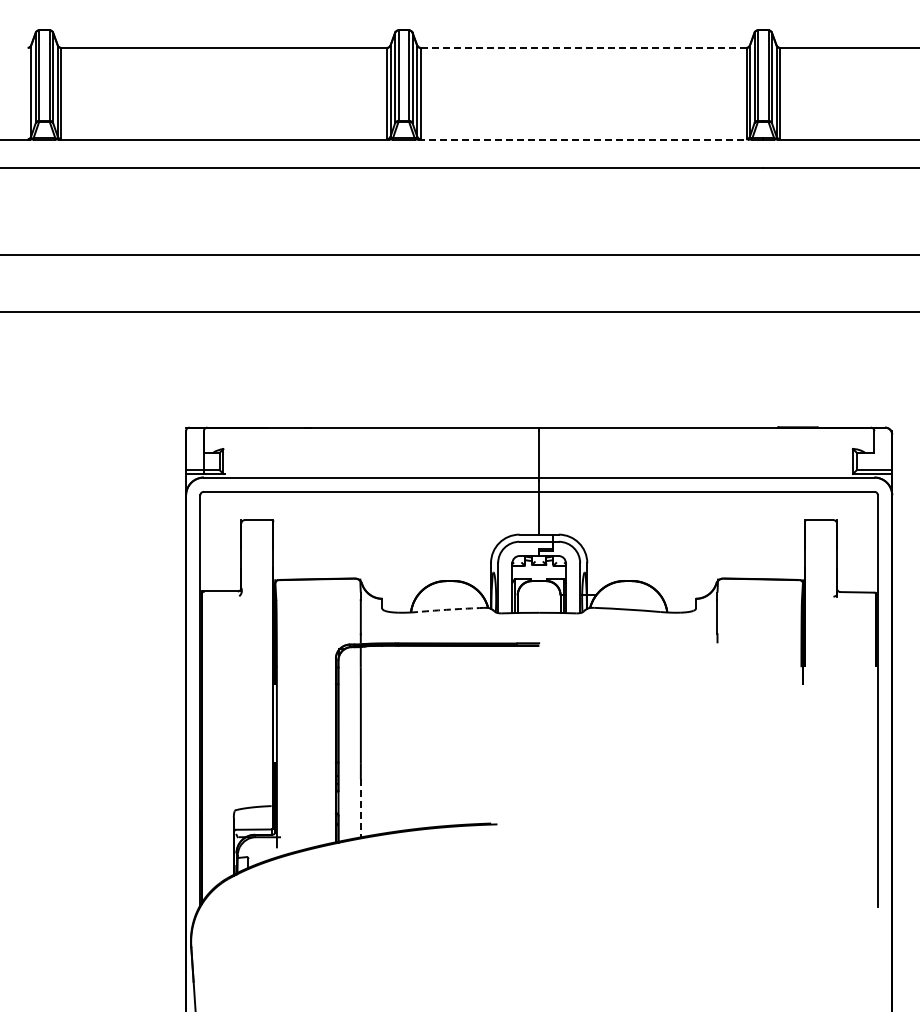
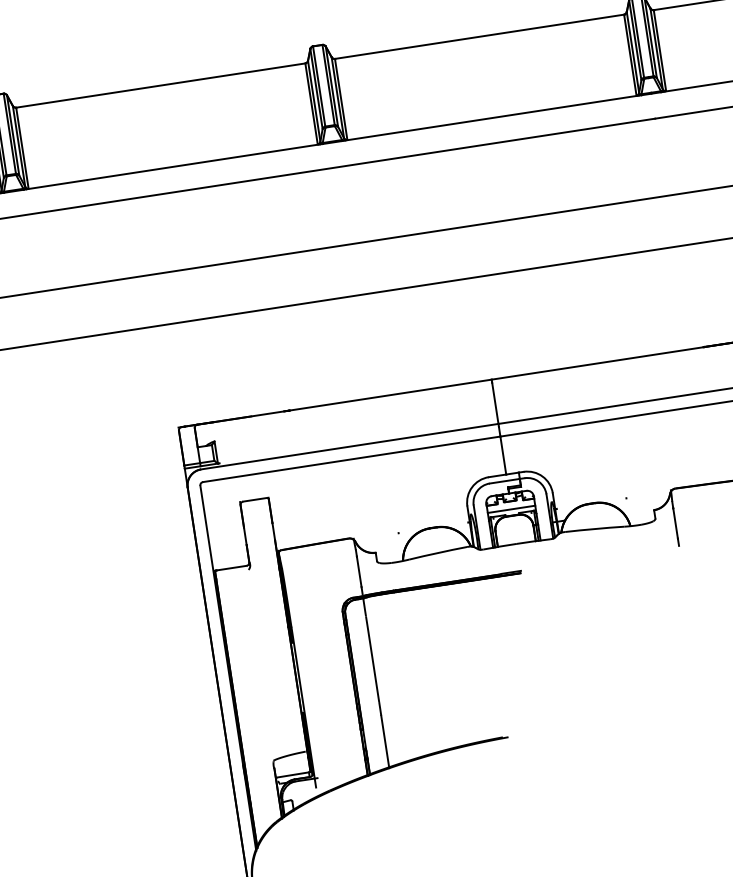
line: (583, 47) -> (479, 36), dashed -> solid
line: (584, 139) -> (492, 117), dashed -> solid
line: (538, 573) -> (510, 509), added
arc: (450, 609) -> (437, 552), dashed -> solid
line: (360, 808) -> (384, 741), dashed -> solid

